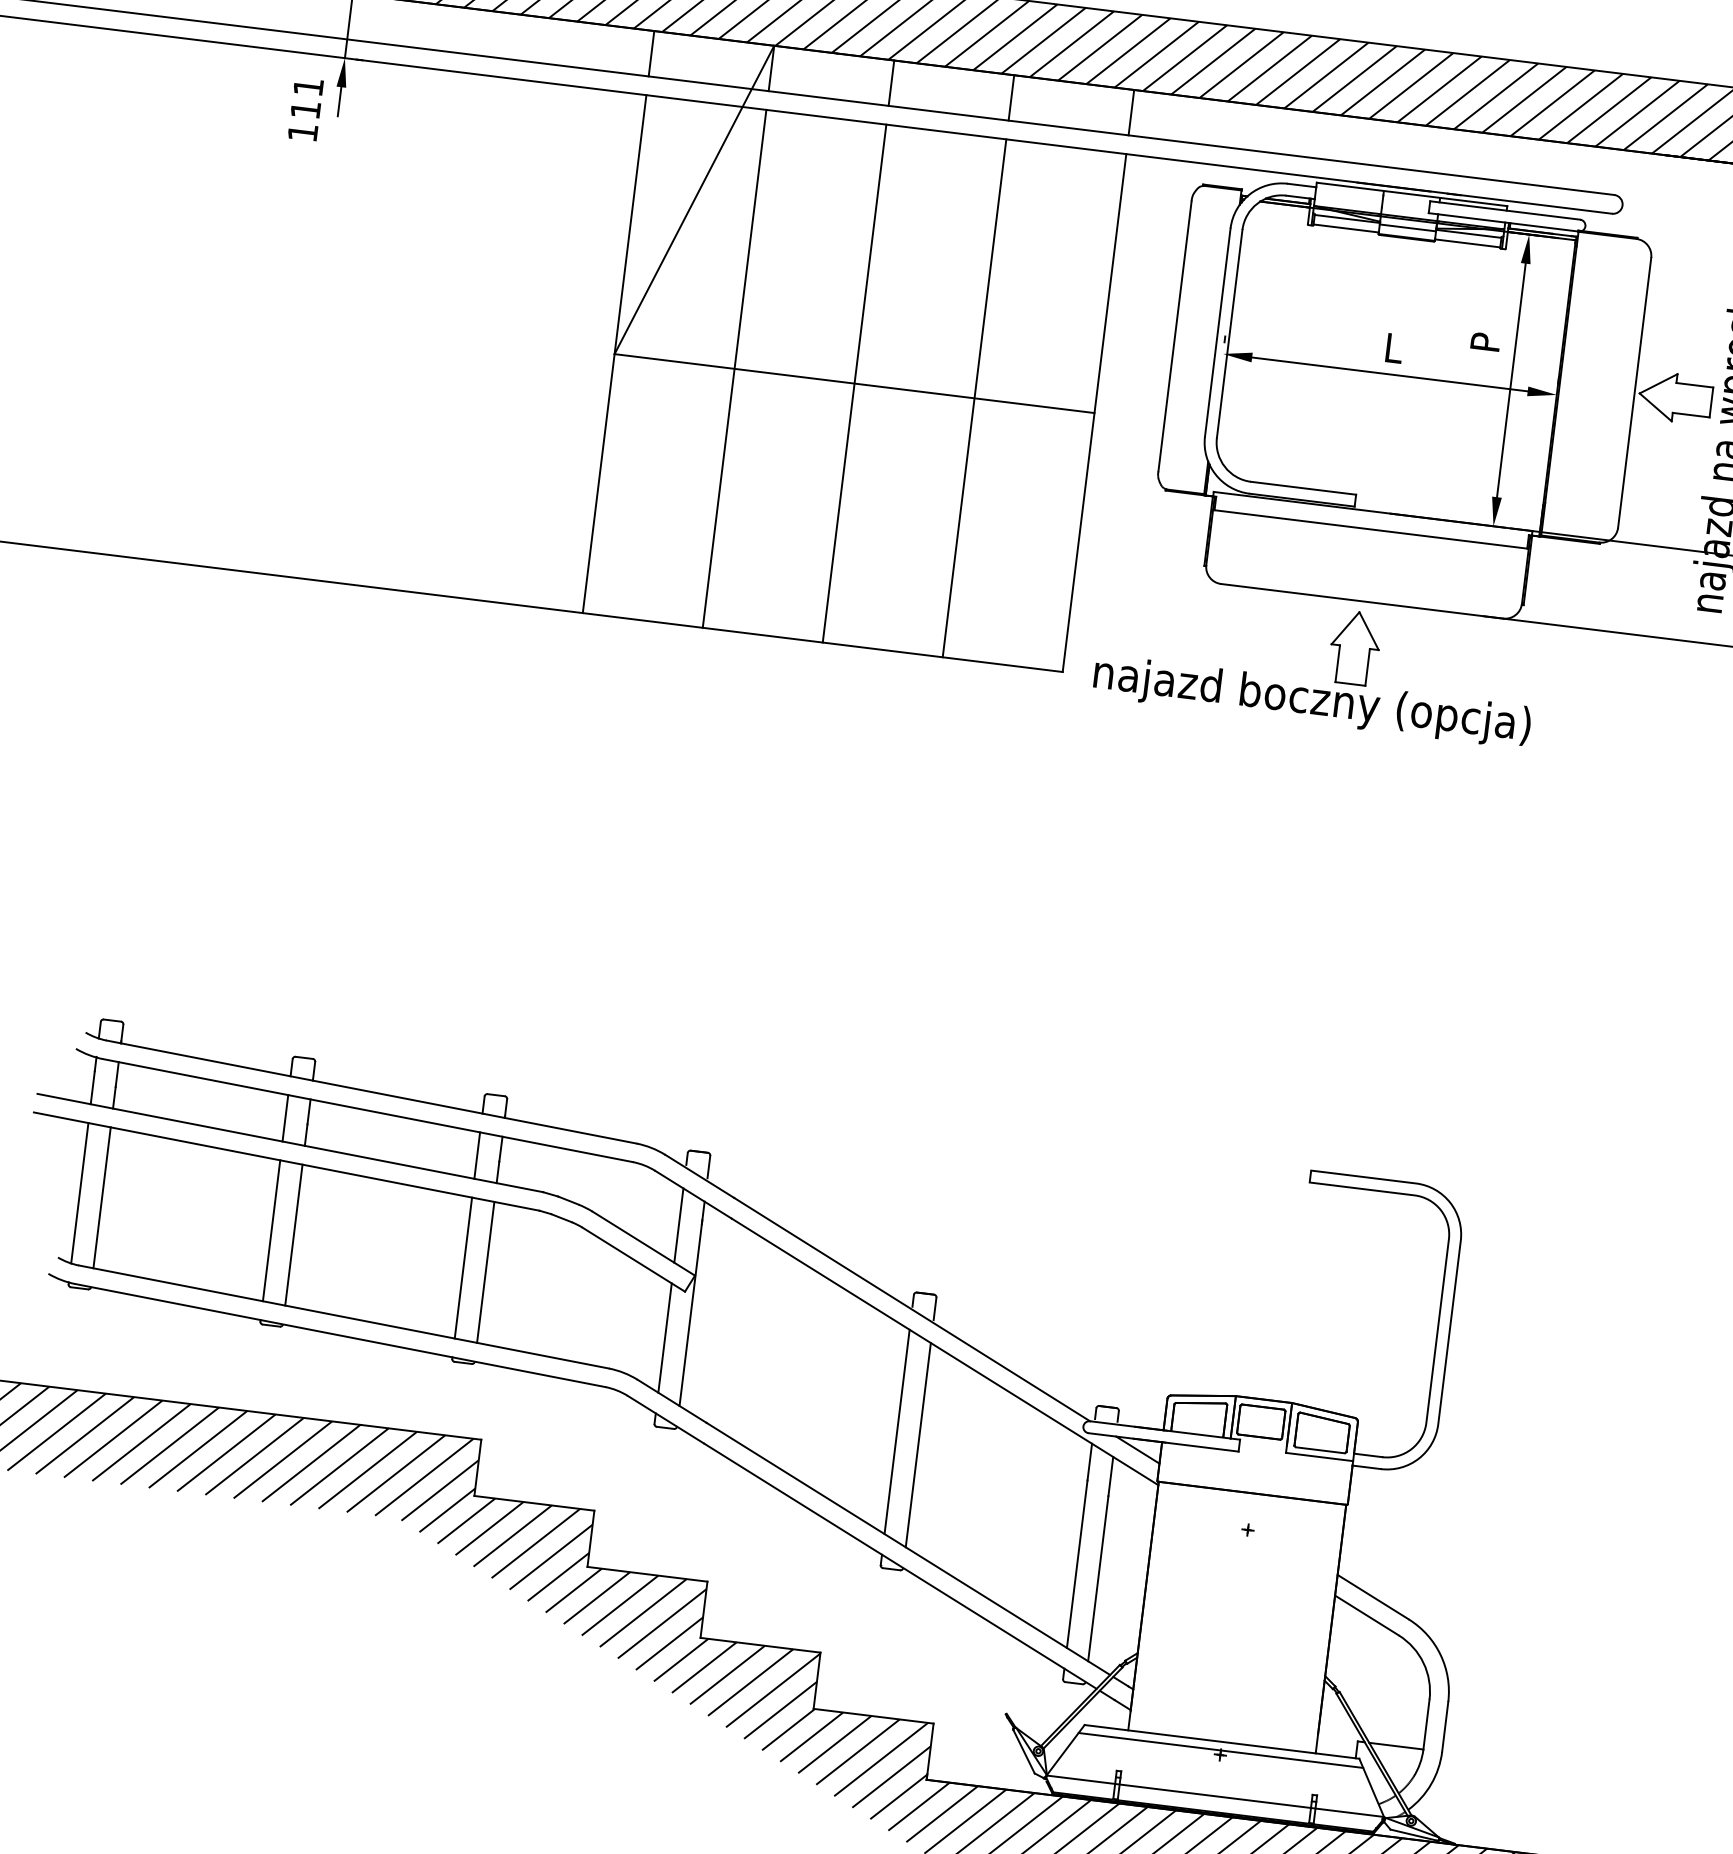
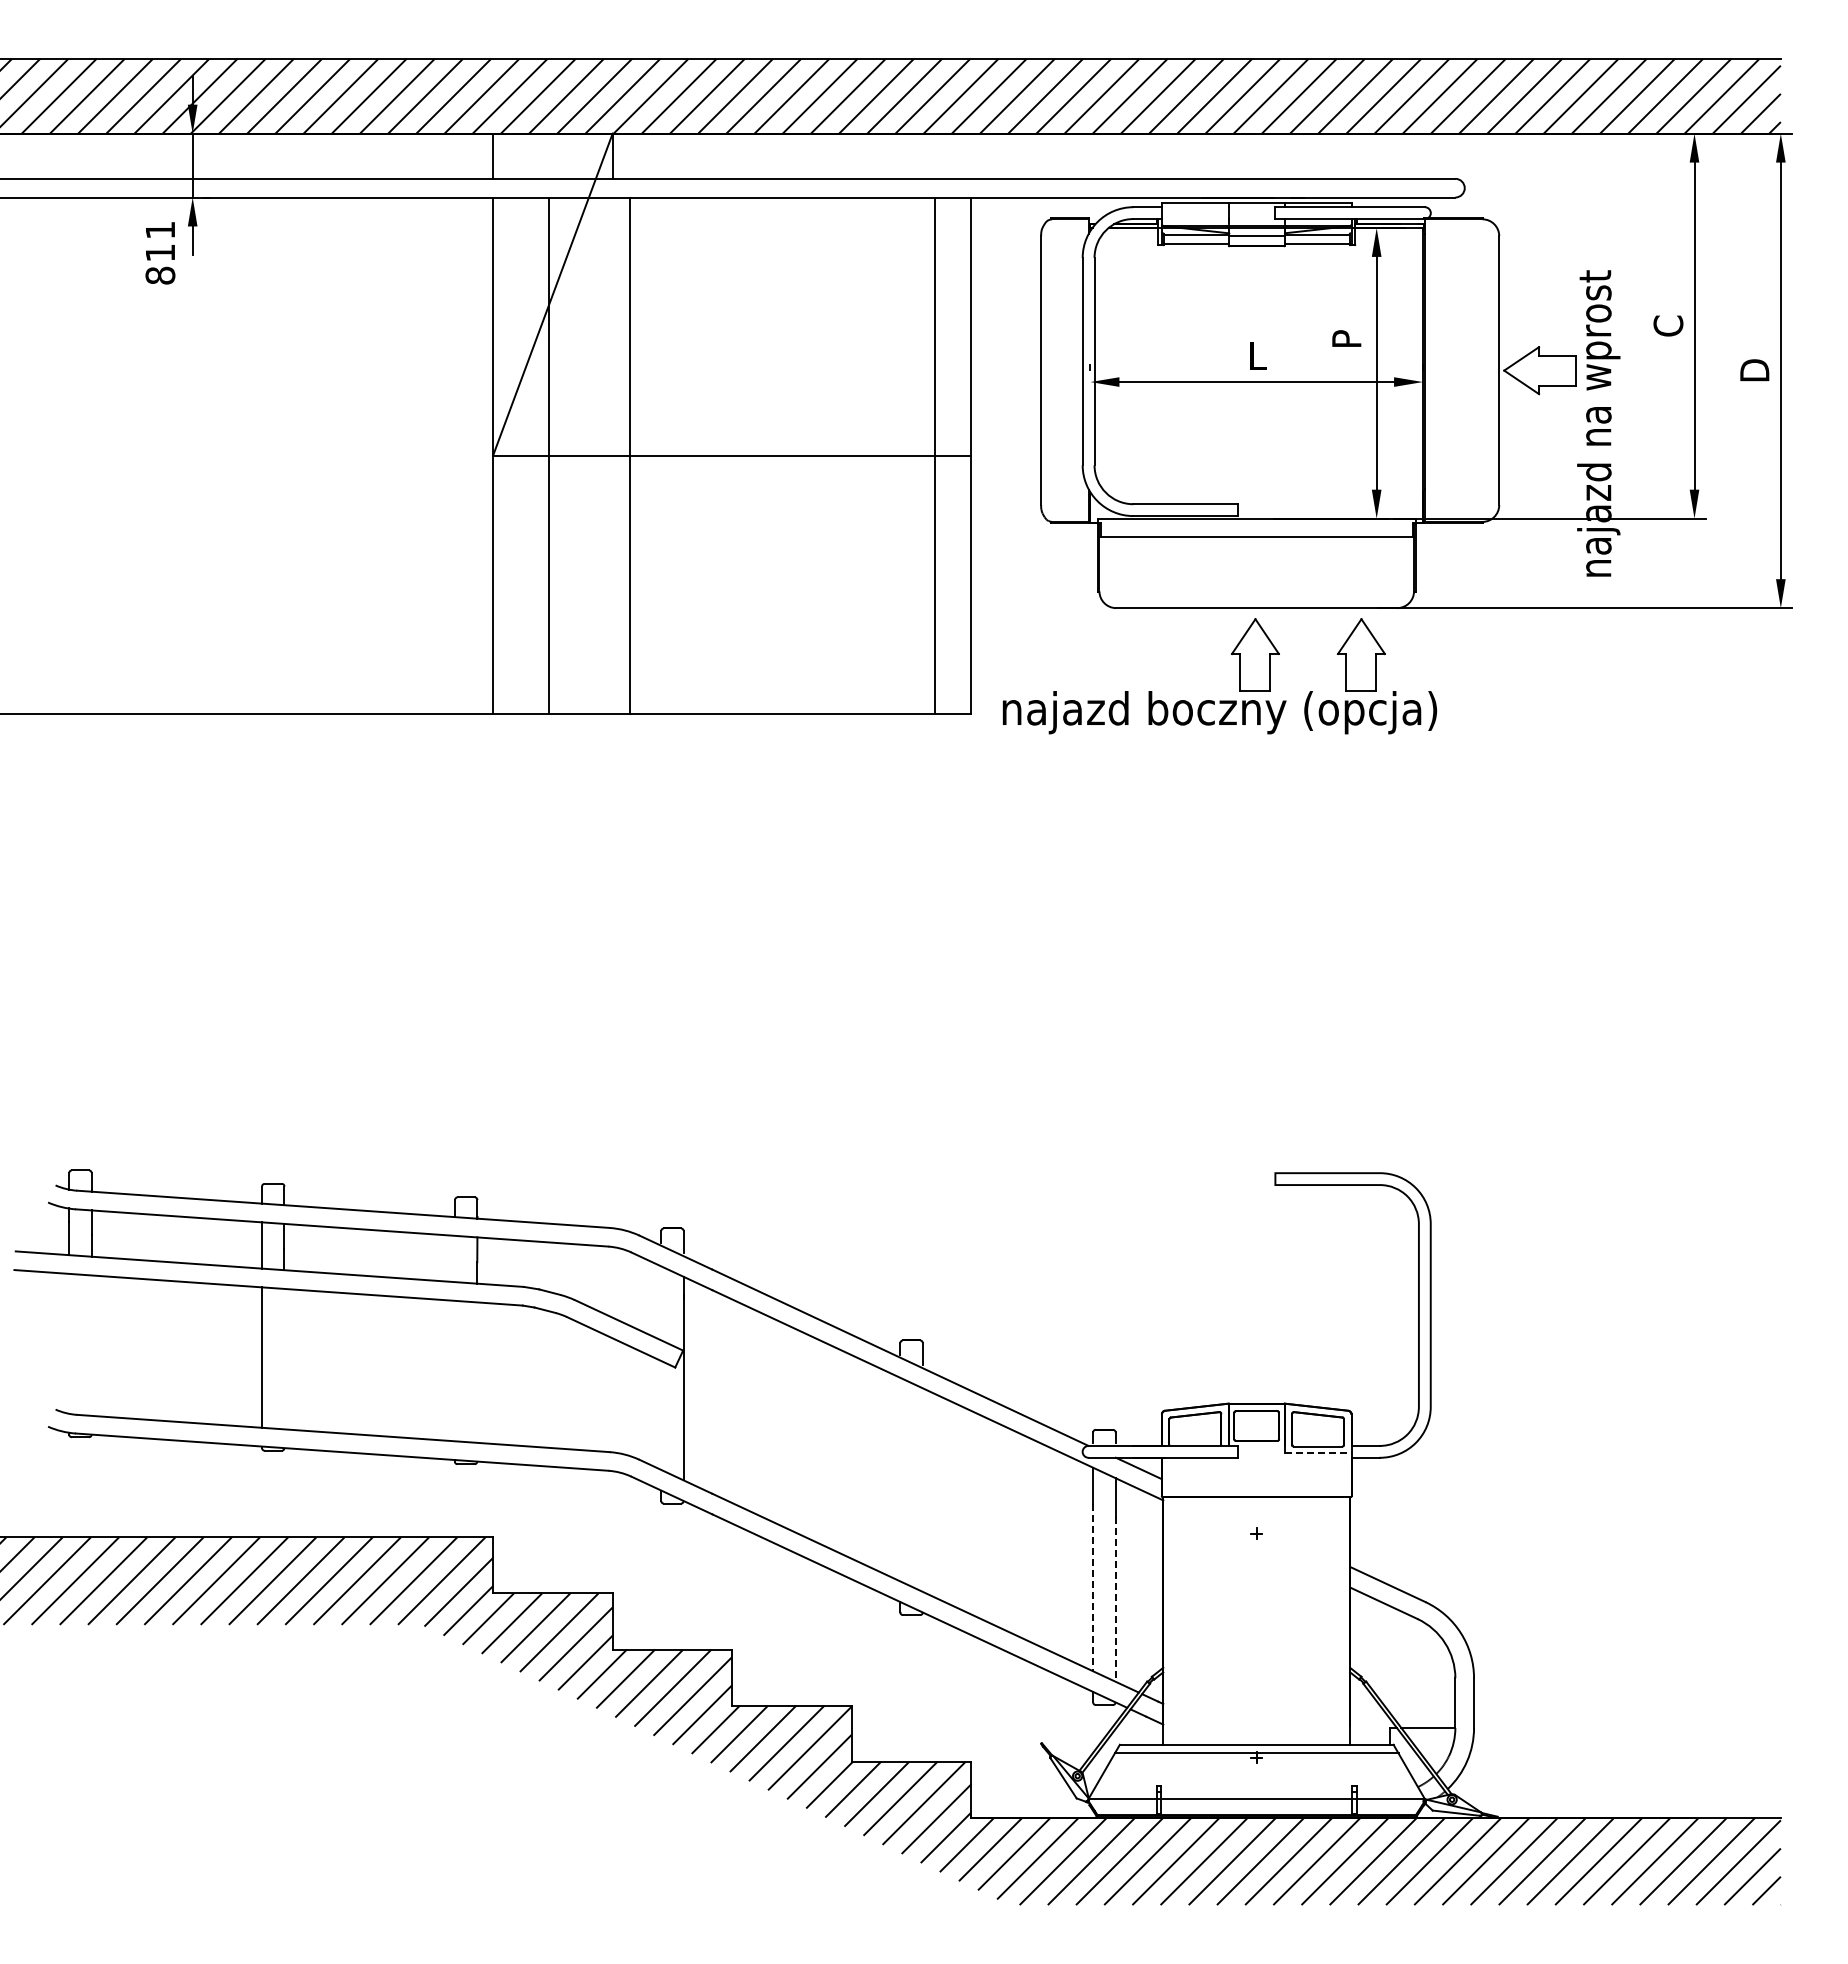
line: (891, 82) -> (732, 155), removed
line: (1011, 97) -> (851, 155), removed
line: (1131, 111) -> (971, 155), removed
text: (303, 132) -> (160, 275), 111 -> 811
line: (734, 368) -> (548, 455), moved
line: (854, 383) -> (630, 455), moved
line: (974, 398) -> (934, 455), moved
part: (1461, 660) -> (1361, 654), added
line: (476, 1155) -> (454, 1258), removed
line: (80, 1192) -> (69, 1343), removed
line: (101, 1197) -> (91, 1345), removed
line: (679, 1225) -> (661, 1303), removed
line: (294, 1234) -> (284, 1358), removed
line: (463, 1267) -> (454, 1370), removed
line: (485, 1272) -> (477, 1372), removed
line: (665, 1338) -> (661, 1415), removed
line: (897, 1431) -> (900, 1479), removed
line: (918, 1444) -> (922, 1489), removed
line: (1319, 1457) -> (1318, 1453), solid -> dashed
line: (1077, 1564) -> (1093, 1588), solid -> dashed
line: (1098, 1579) -> (1115, 1600), solid -> dashed

